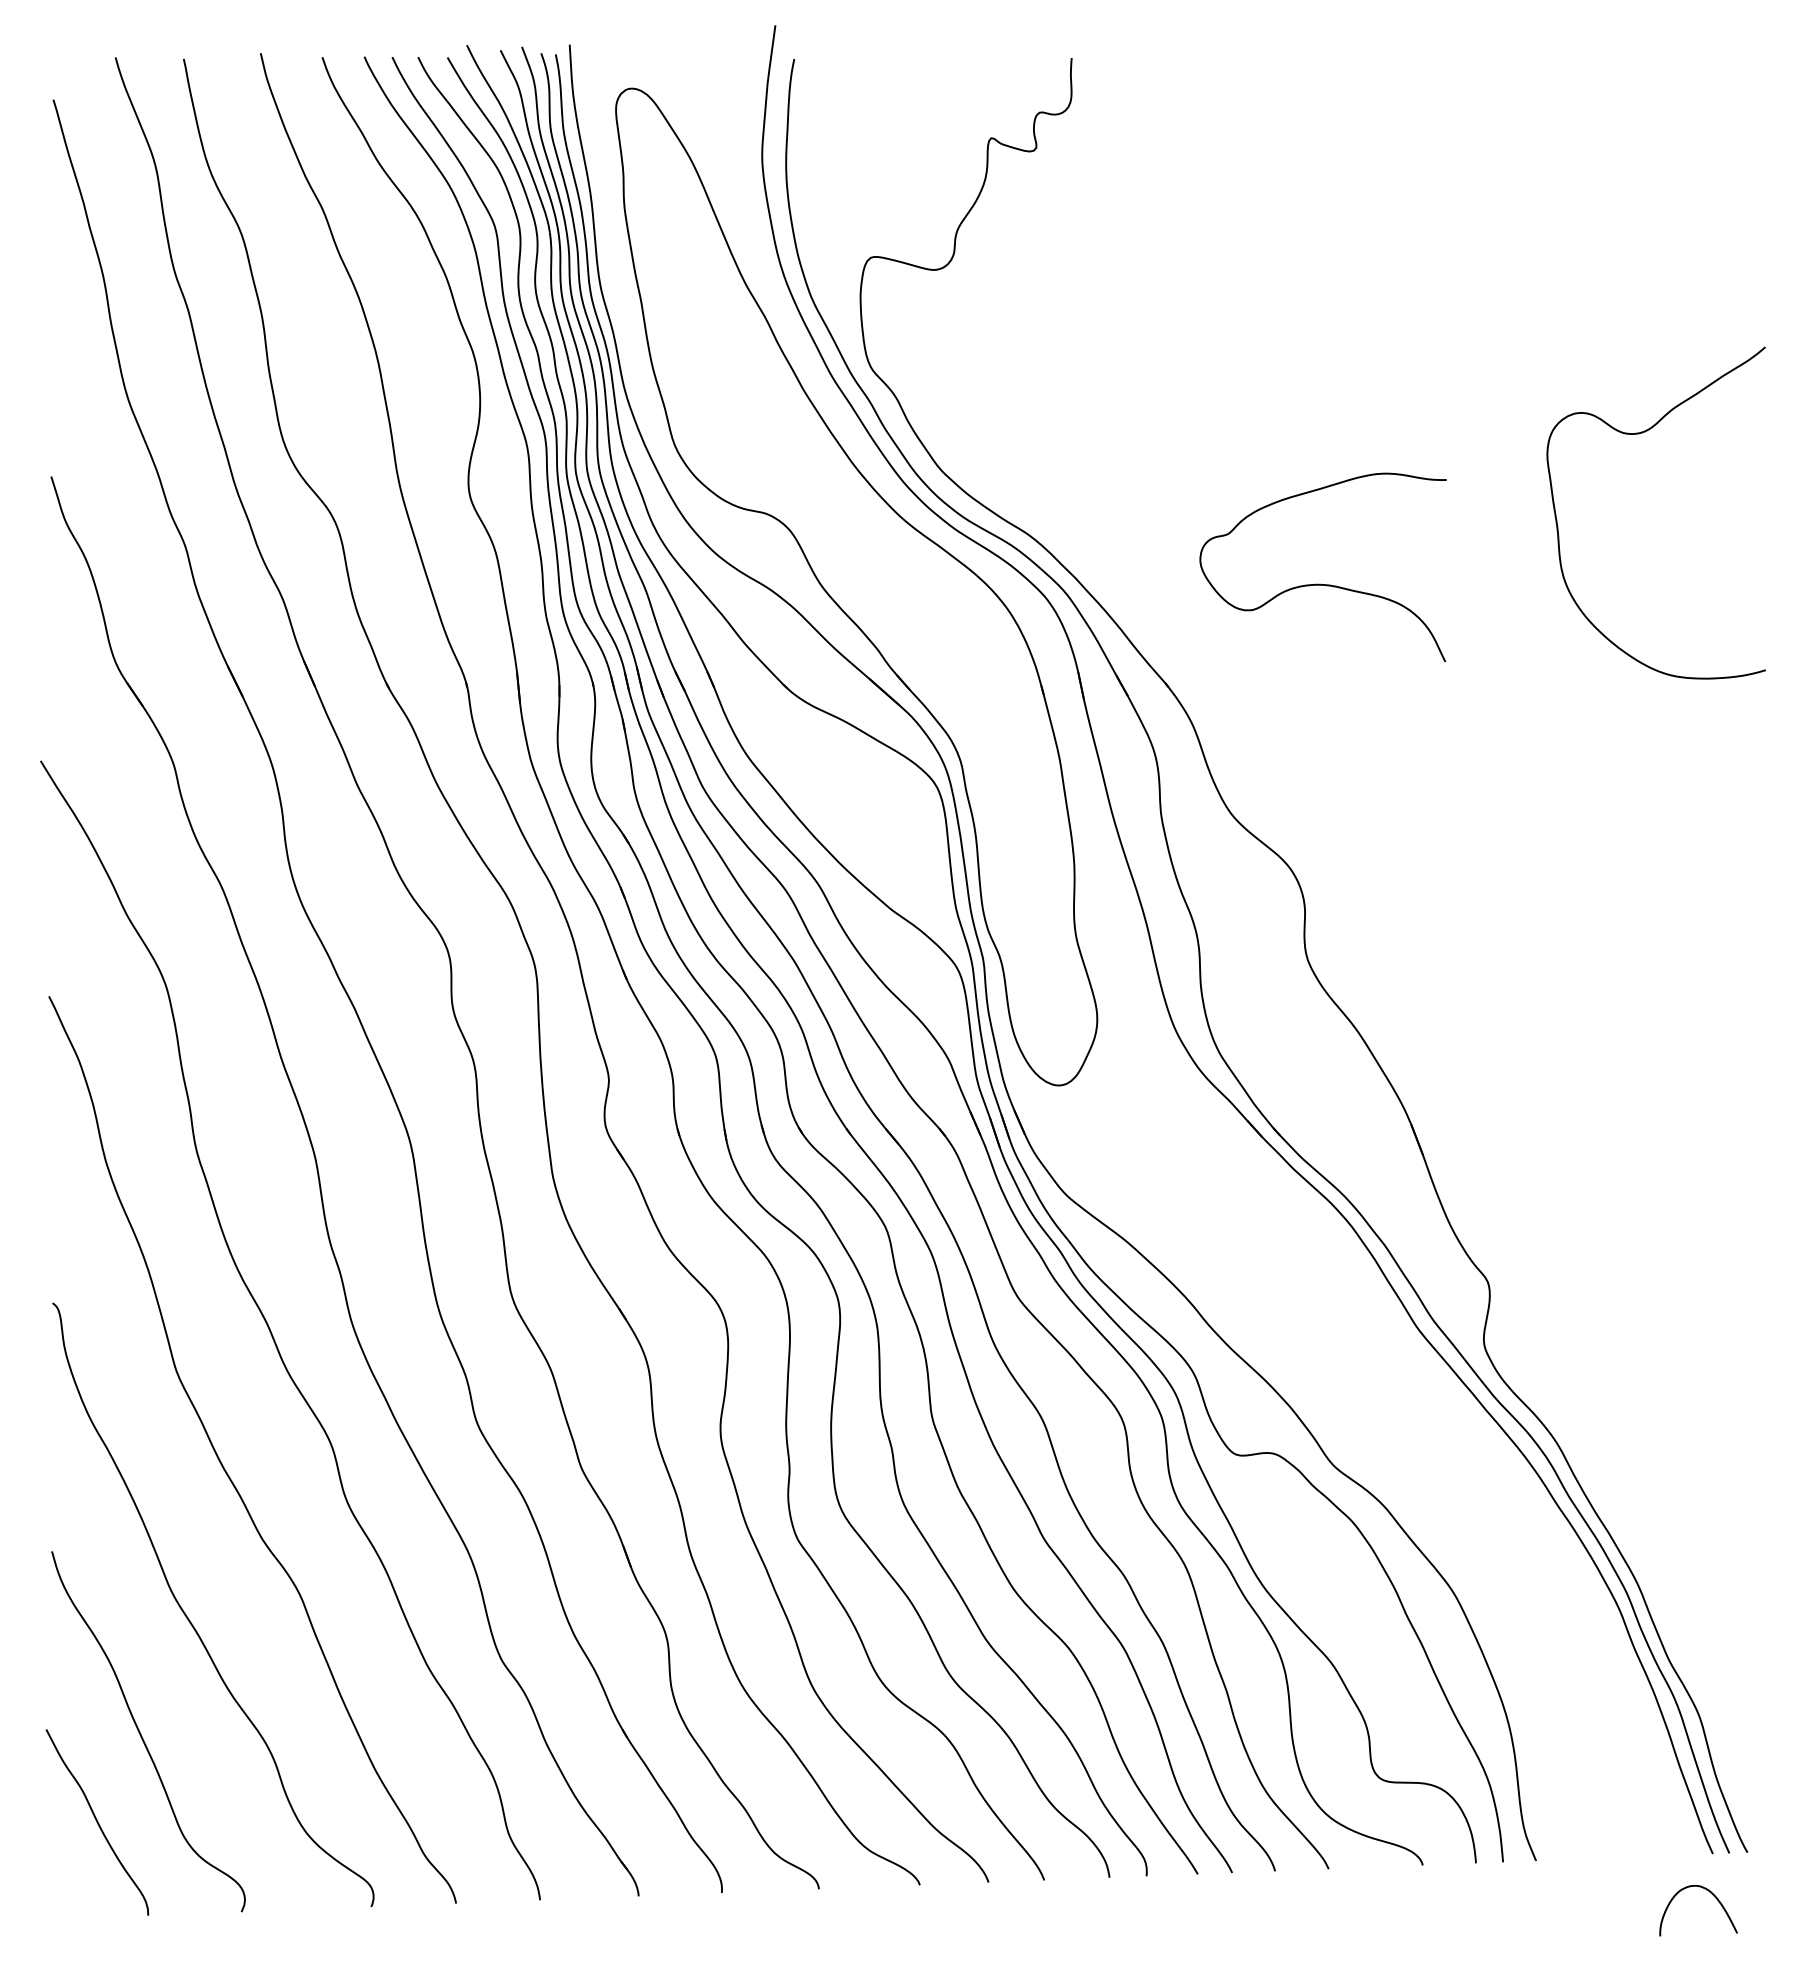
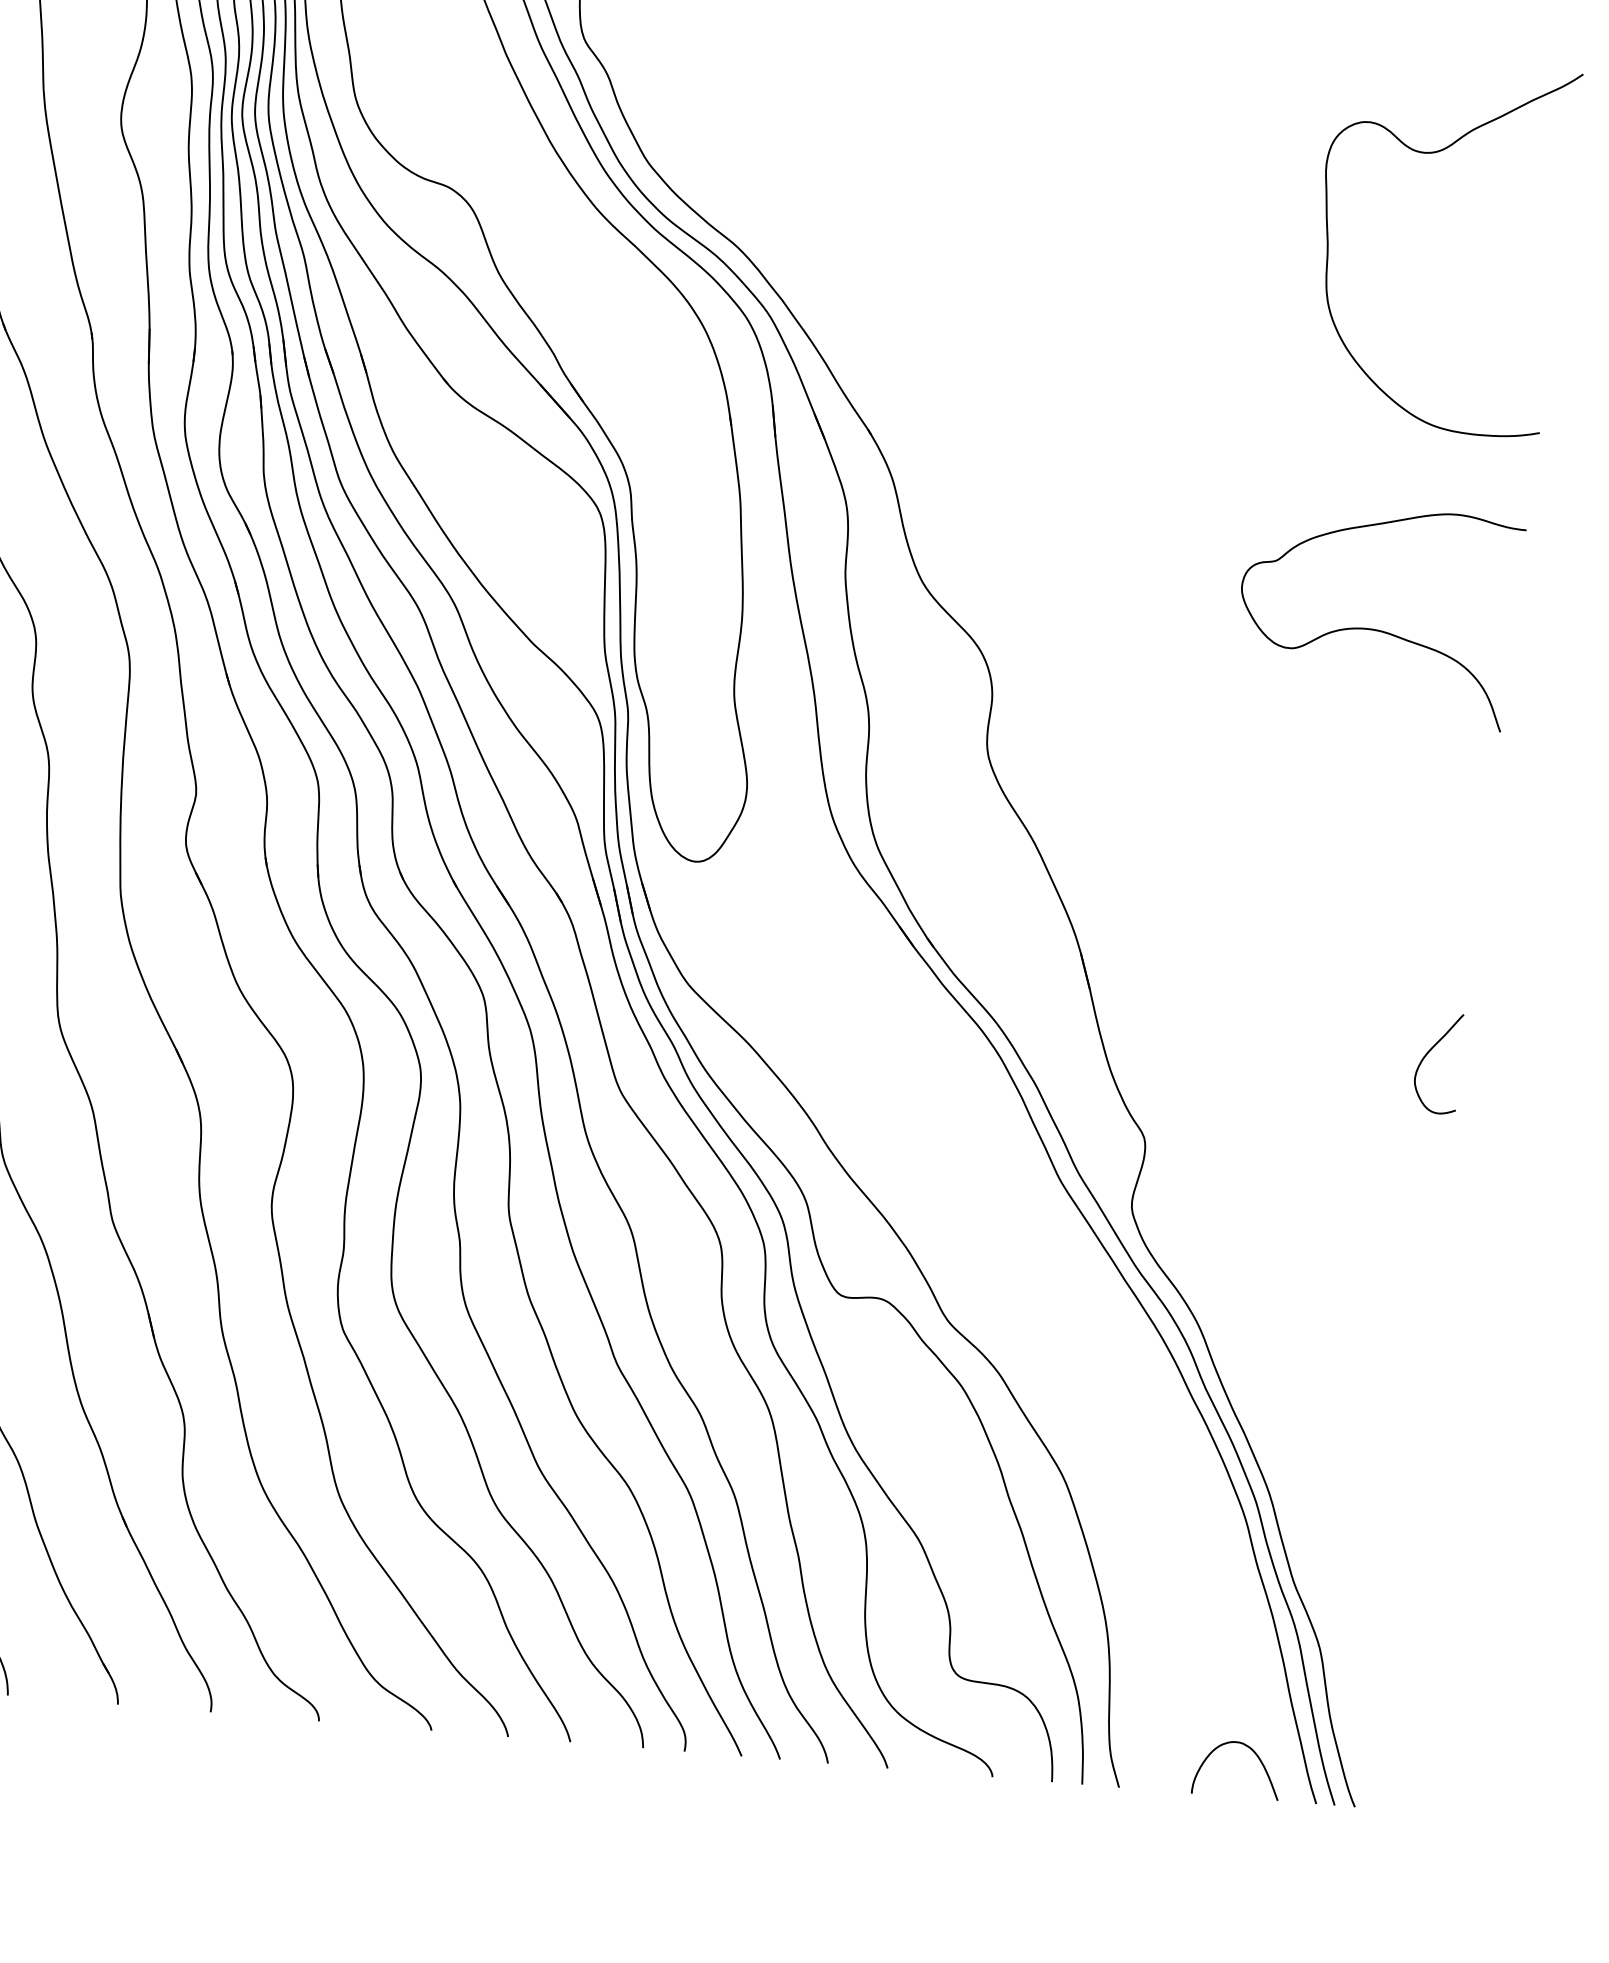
curve: (1639, 434) -> (1431, 154), moved
curve: (1320, 583) -> (1372, 628), moved
curve: (1730, 1176) -> (1428, 1054), added
curve: (1712, 1895) -> (1255, 1755), moved

